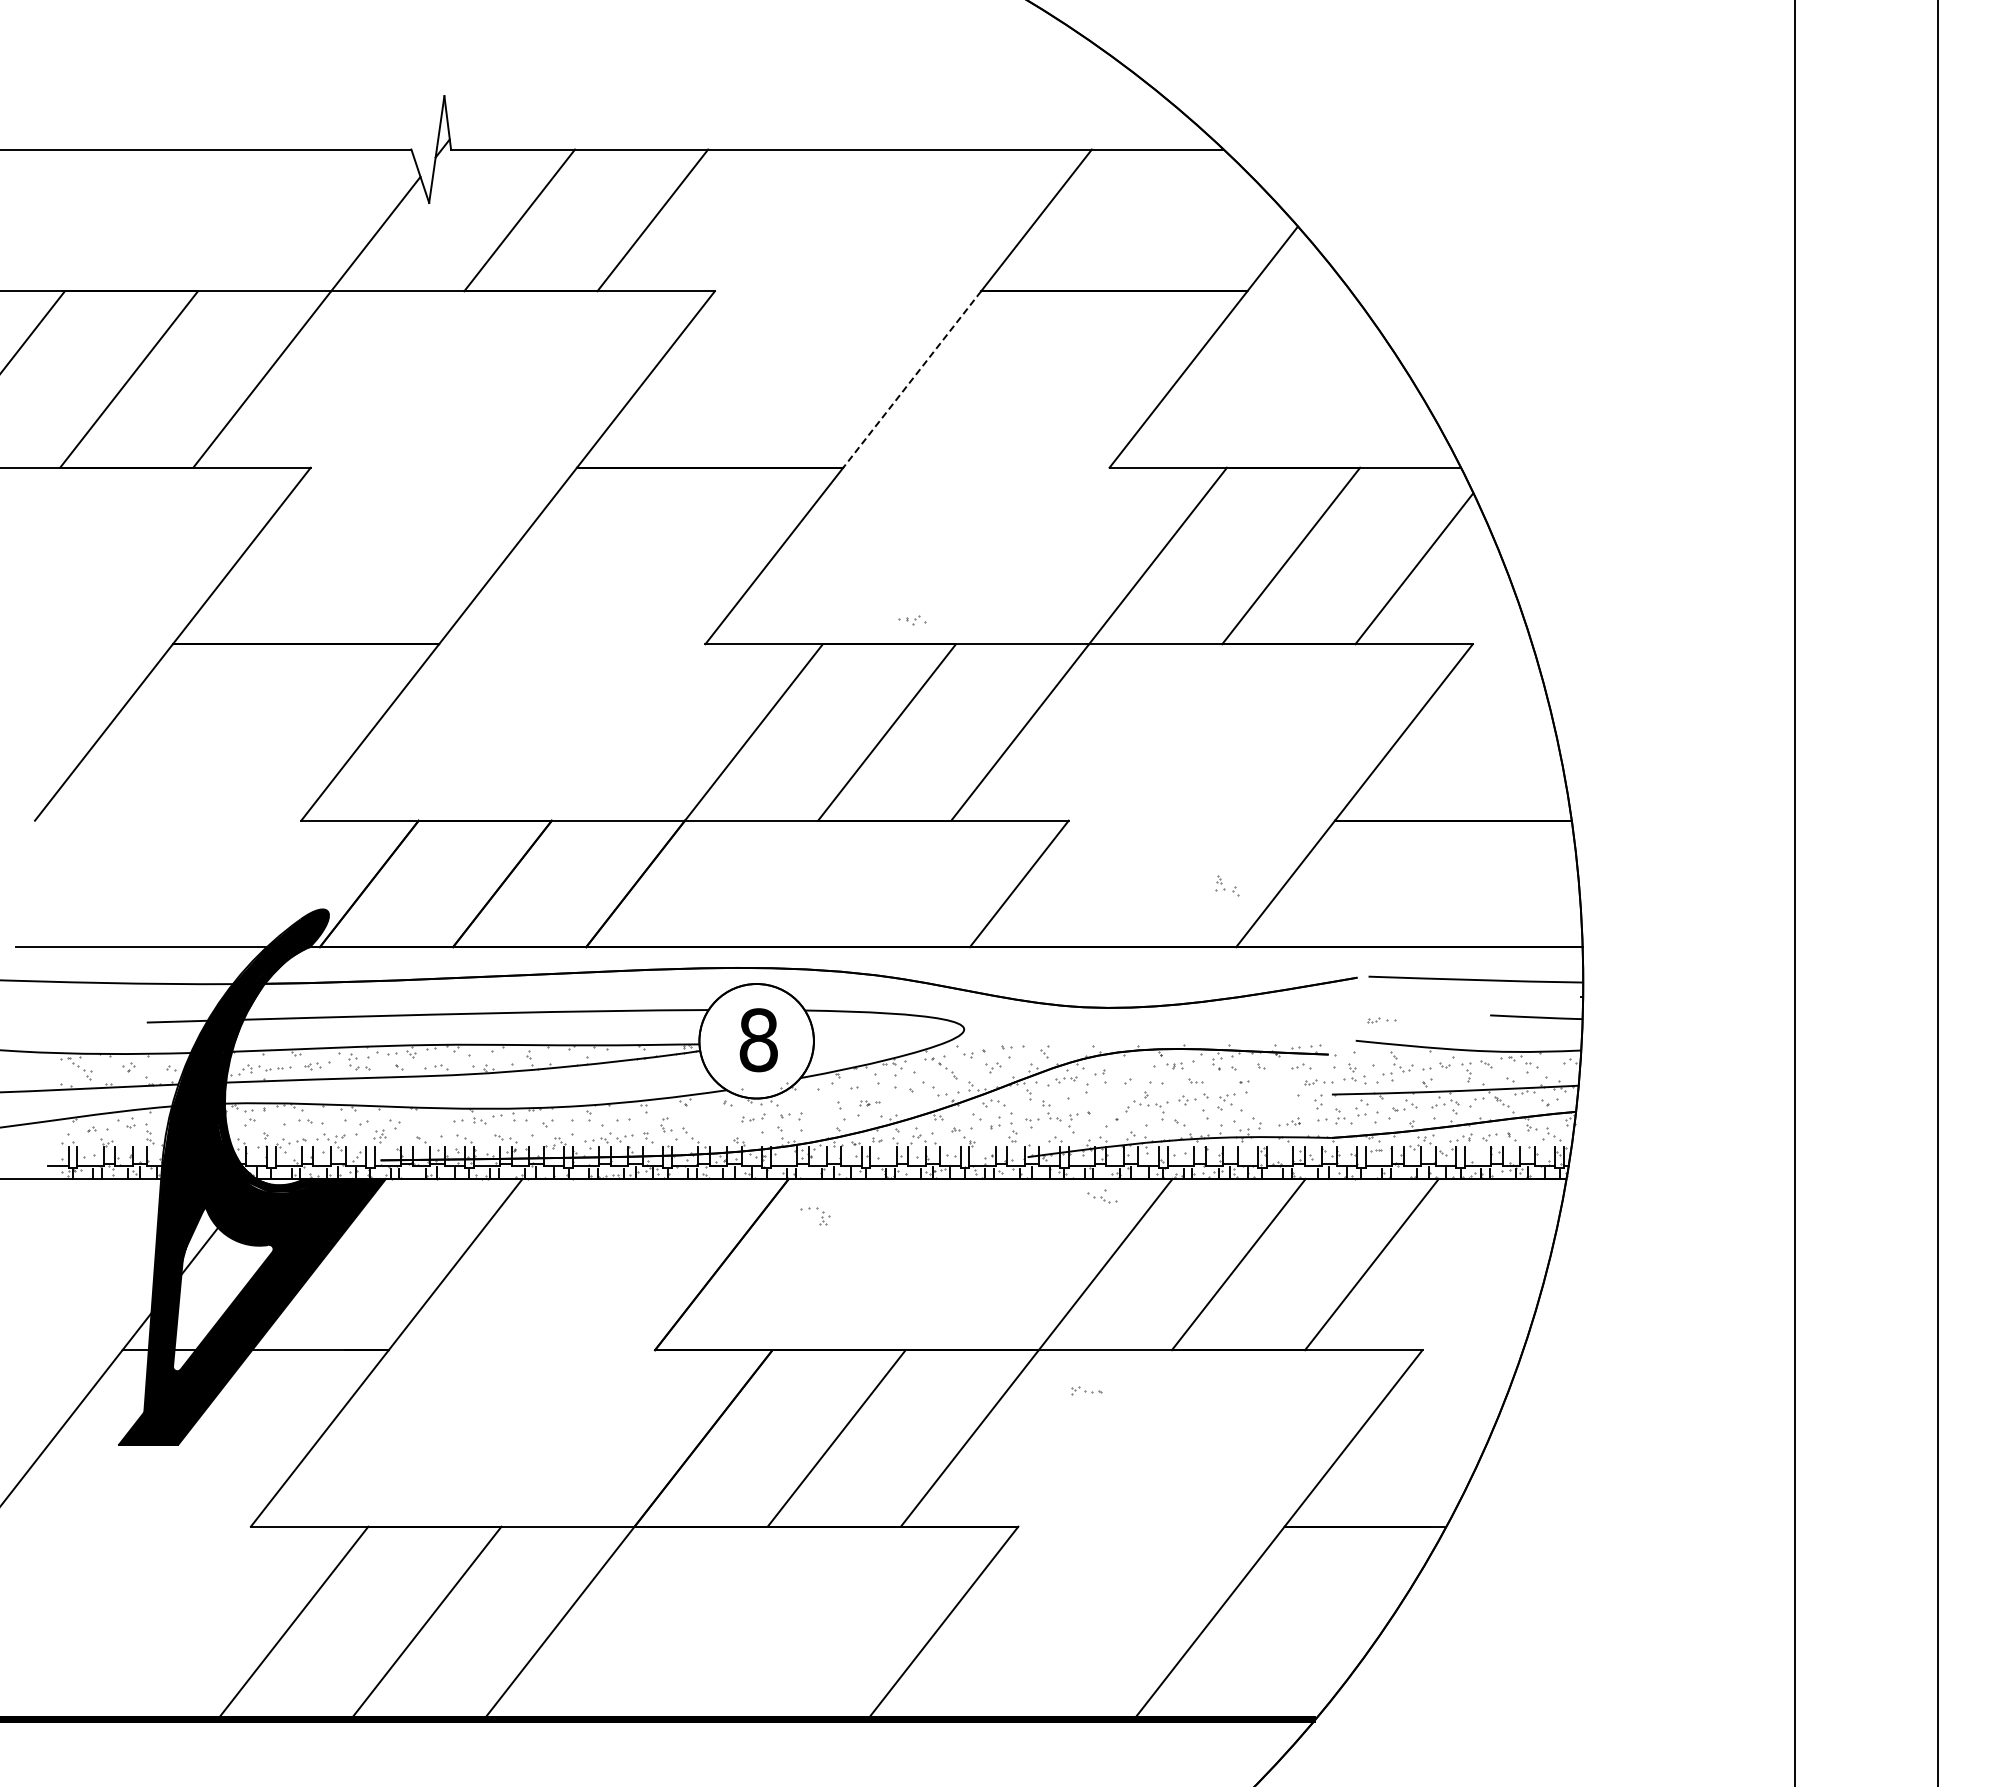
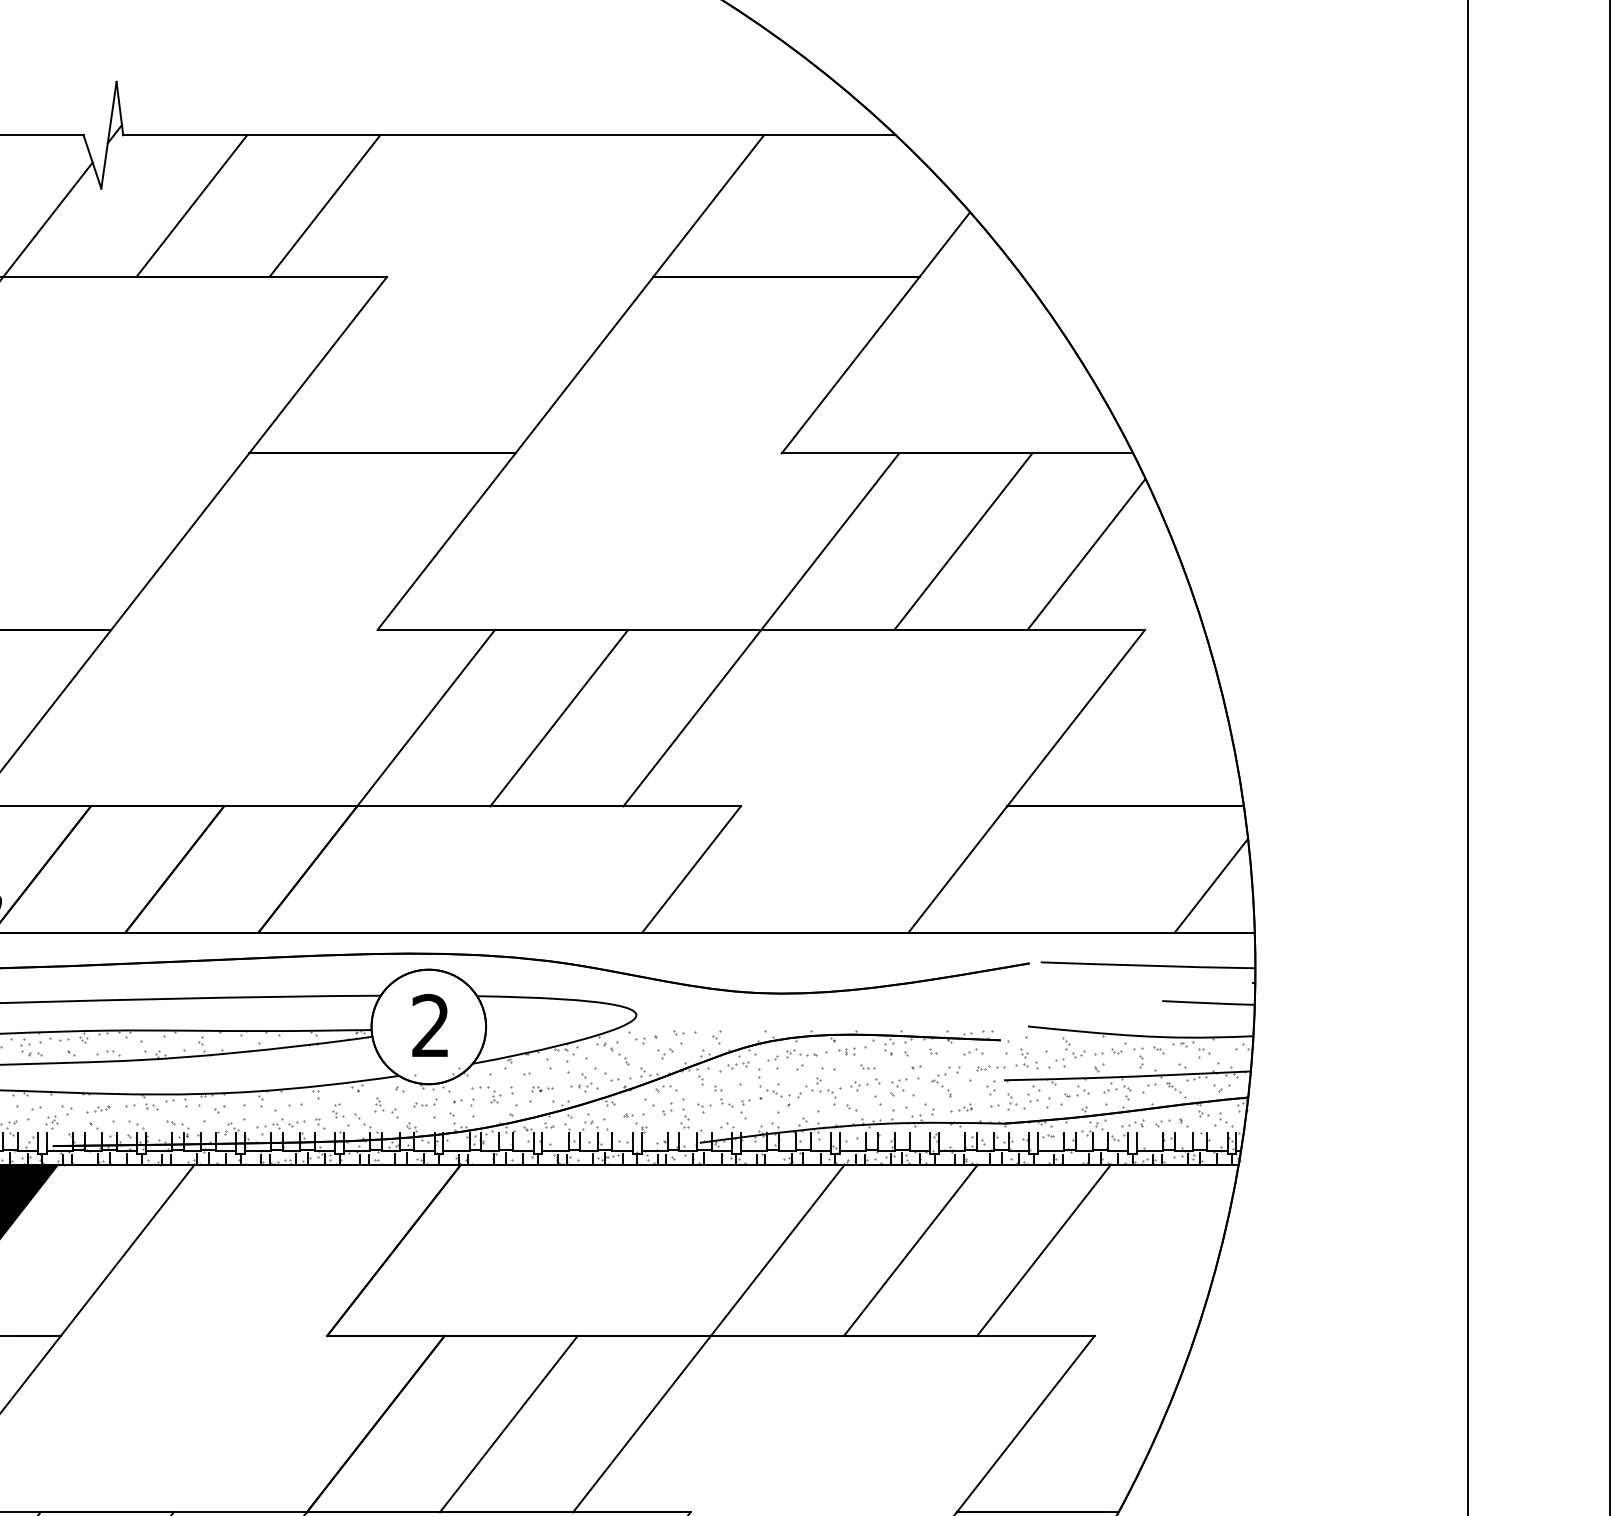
line: (912, 379) -> (584, 365), dashed -> solid
part: (912, 620) -> (584, 1087), moved
part: (1227, 885) -> (386, 1107), moved
line: (1538, 900) -> (1210, 886), added
part: (1381, 1020) -> (1053, 1006), removed
text: (758, 1040) -> (430, 1026), 8 -> 2
part: (1273, 1096) -> (945, 1082), added
part: (426, 1123) -> (98, 1109), added
part: (1102, 1196) -> (774, 1090), moved
part: (821, 1217) -> (492, 1096), moved
part: (1086, 1390) -> (801, 1053), moved

